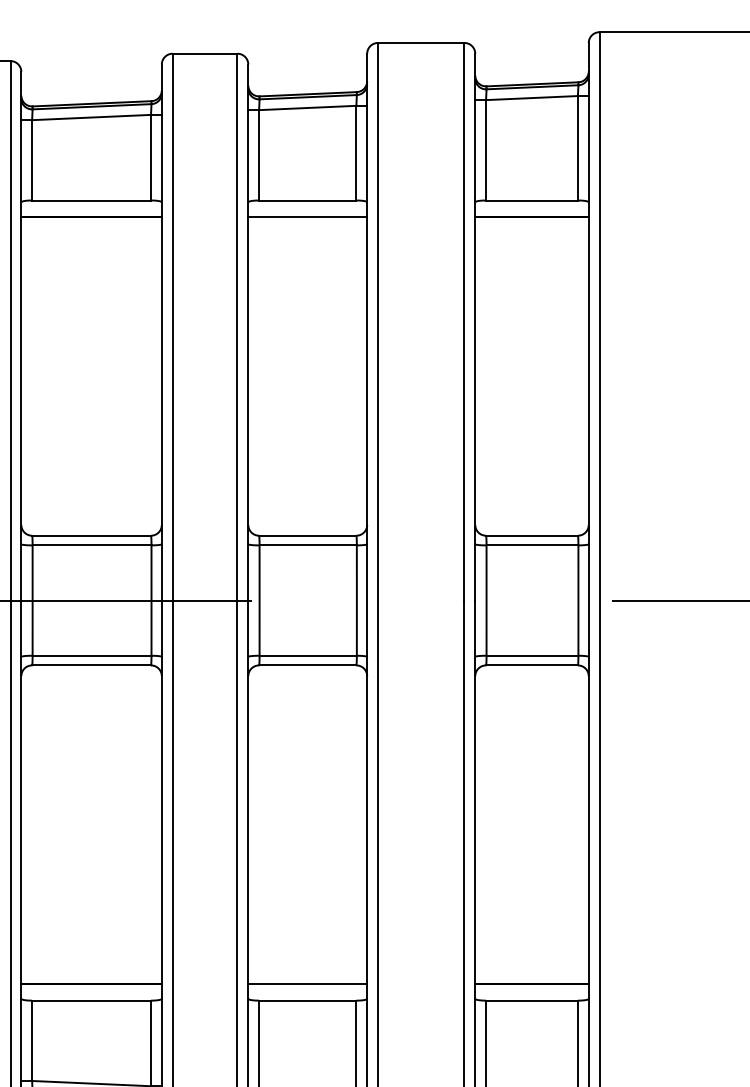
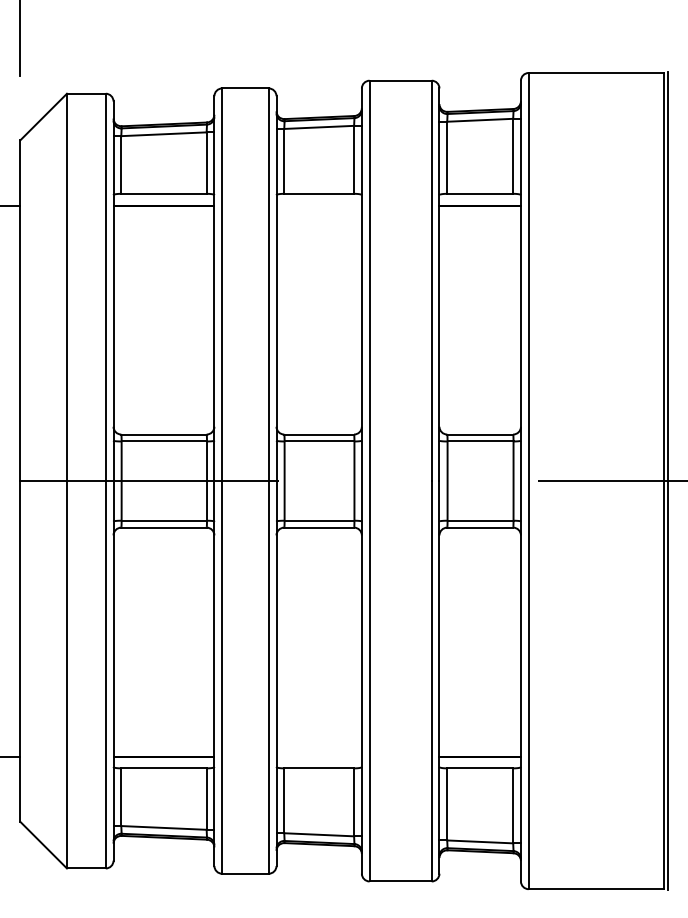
line: (306, 216) -> (318, 205), removed
line: (306, 984) -> (318, 756), removed

